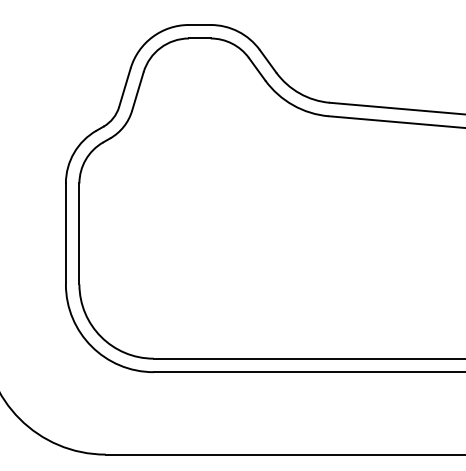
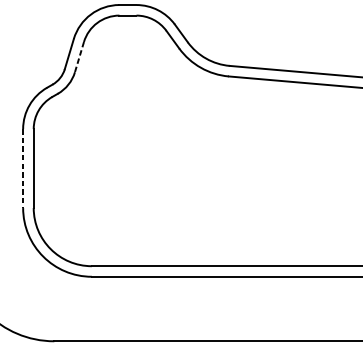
line: (137, 92) -> (79, 57), solid -> dashed
line: (65, 234) -> (22, 169), solid -> dashed

